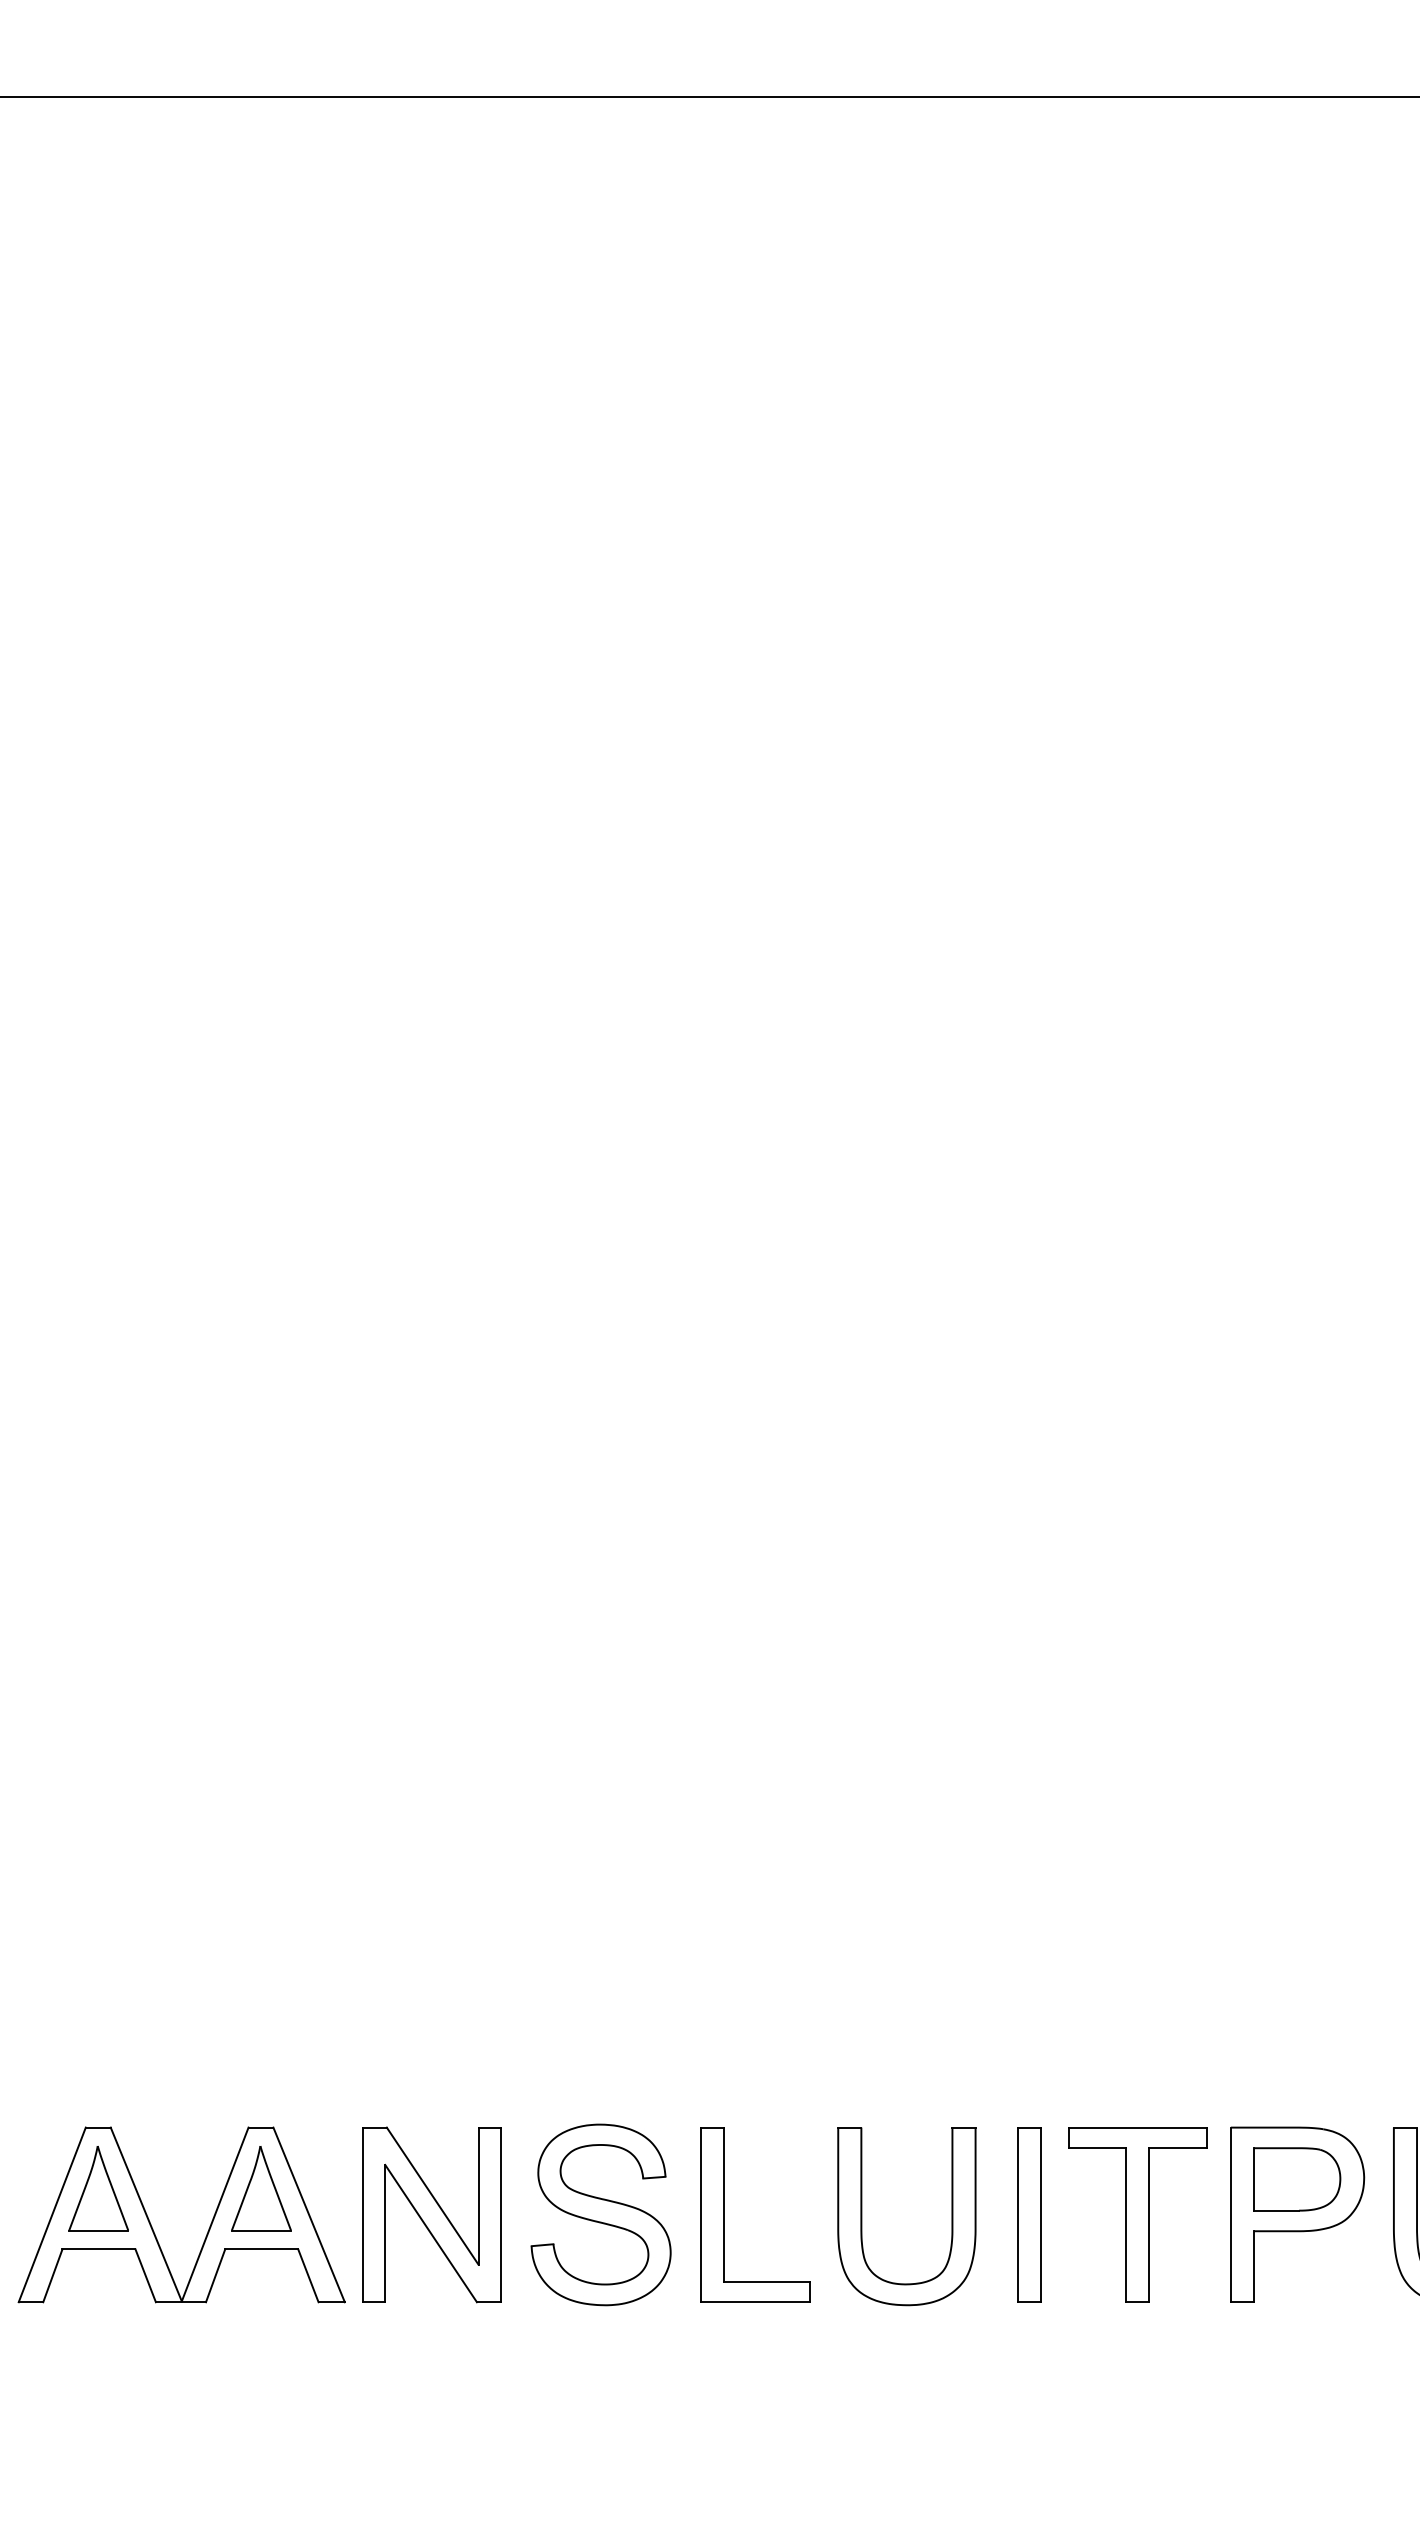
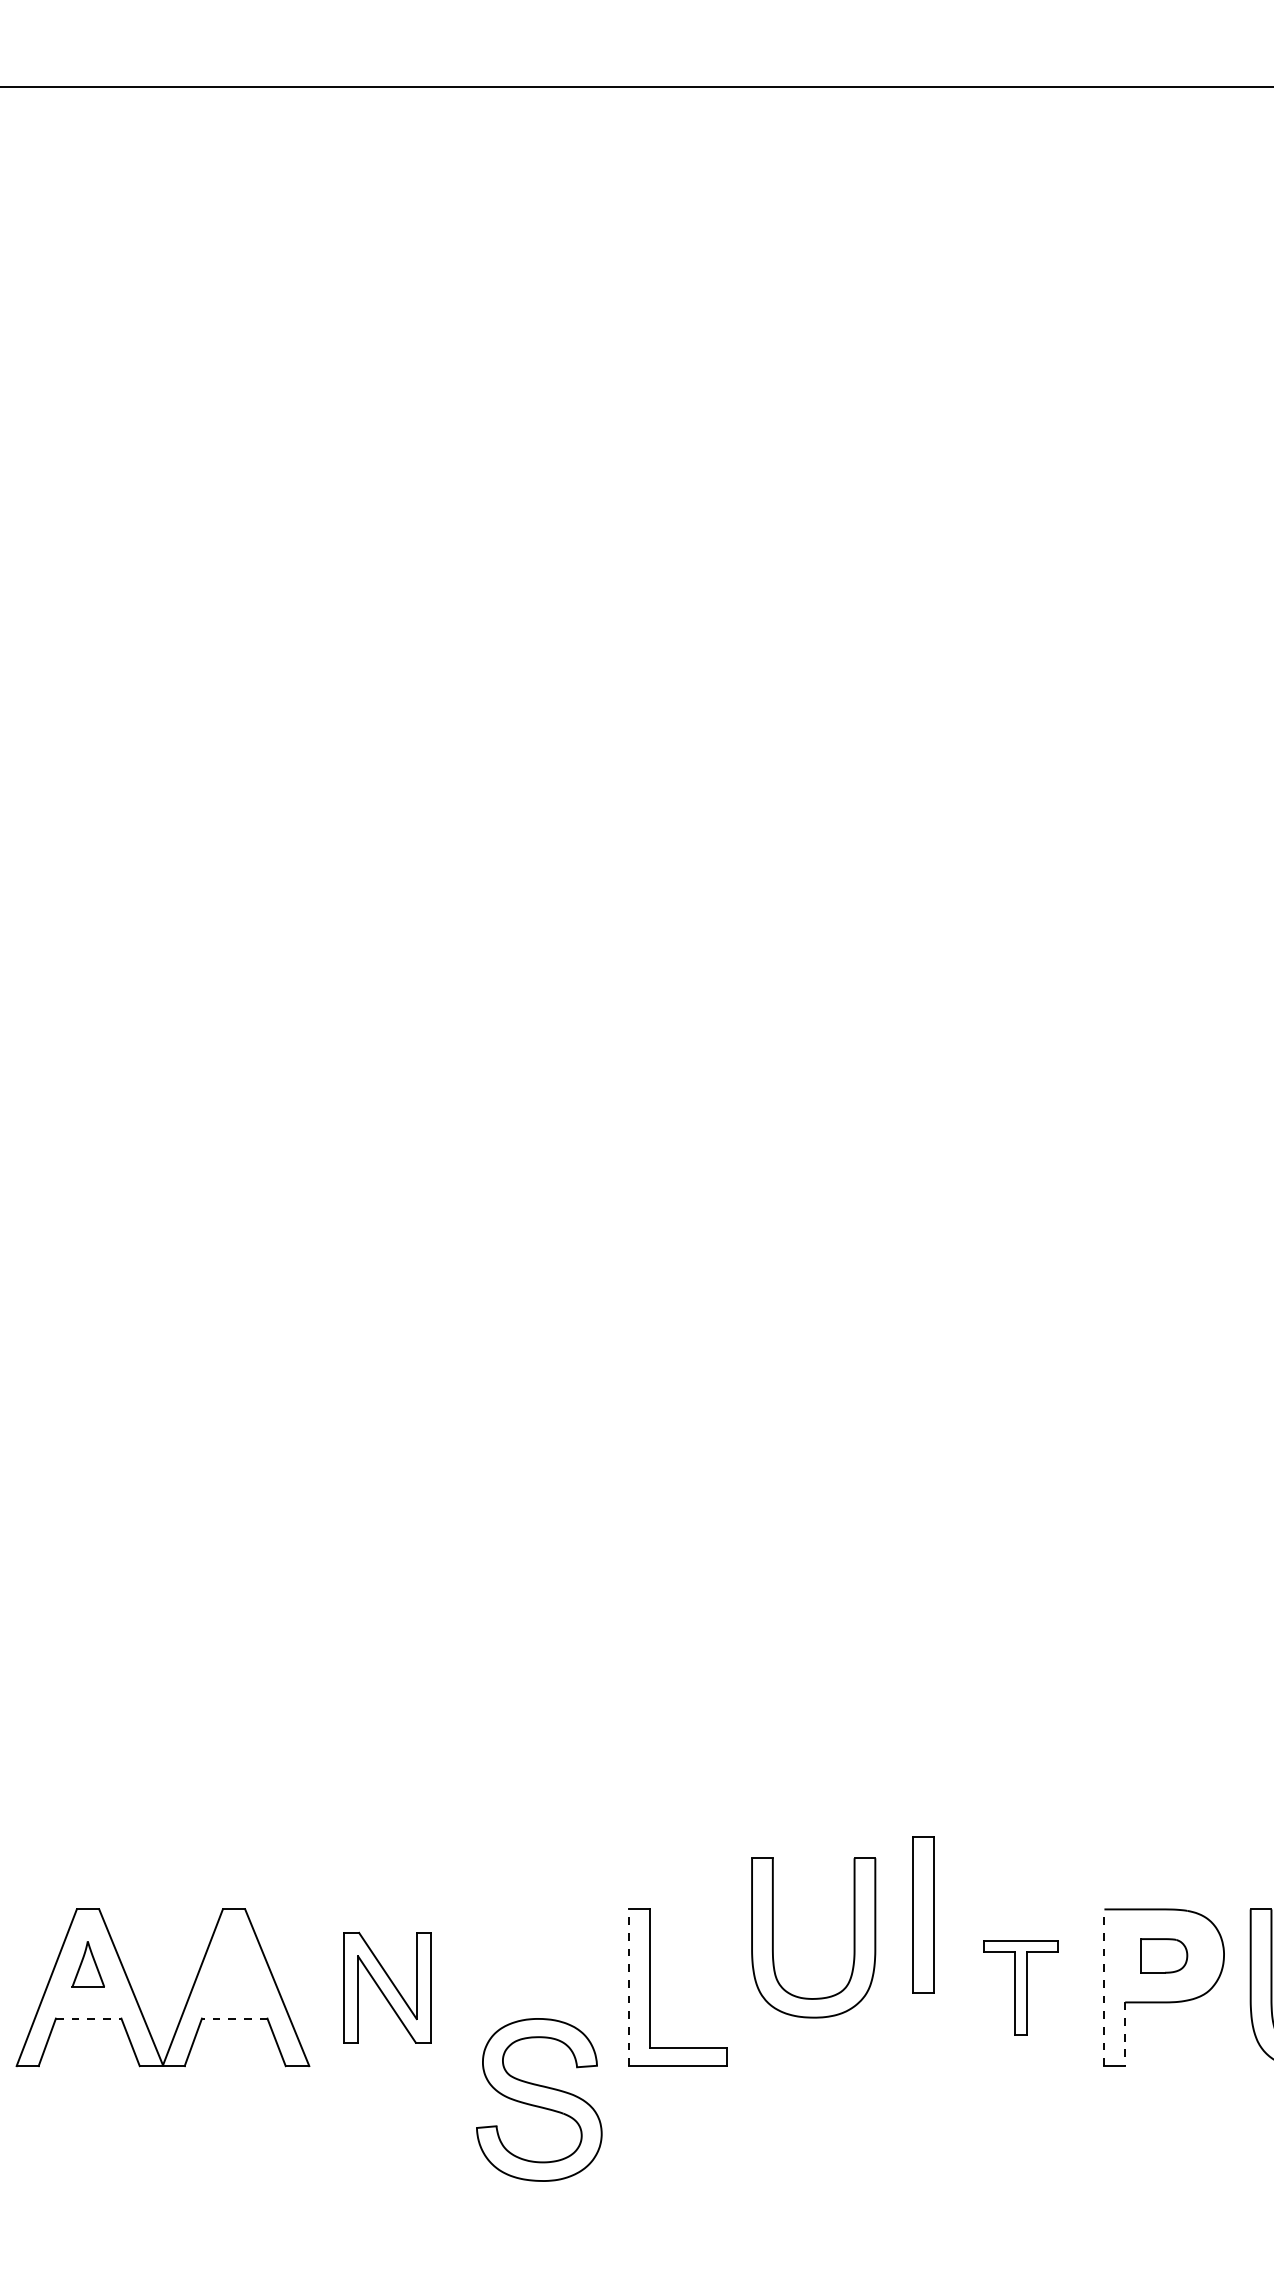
part: (1297, 2179) -> (1164, 1955), size x0.6
part: (98, 2188) -> (88, 1964), size x0.6
part: (261, 2188) -> (234, 1964), removed
part: (431, 2214) -> (387, 1987), size x0.7
part: (600, 2214) -> (538, 2099), moved
line: (701, 2214) -> (629, 1987), solid -> dashed
part: (1029, 2214) -> (923, 1914), moved
part: (1137, 2214) -> (1020, 1987), size x0.6
line: (1230, 2214) -> (1104, 1987), solid -> dashed
part: (862, 2216) -> (773, 1938), moved
line: (99, 2249) -> (89, 2018), solid -> dashed
line: (261, 2249) -> (234, 2018), solid -> dashed
line: (1254, 2267) -> (1125, 2034), solid -> dashed

